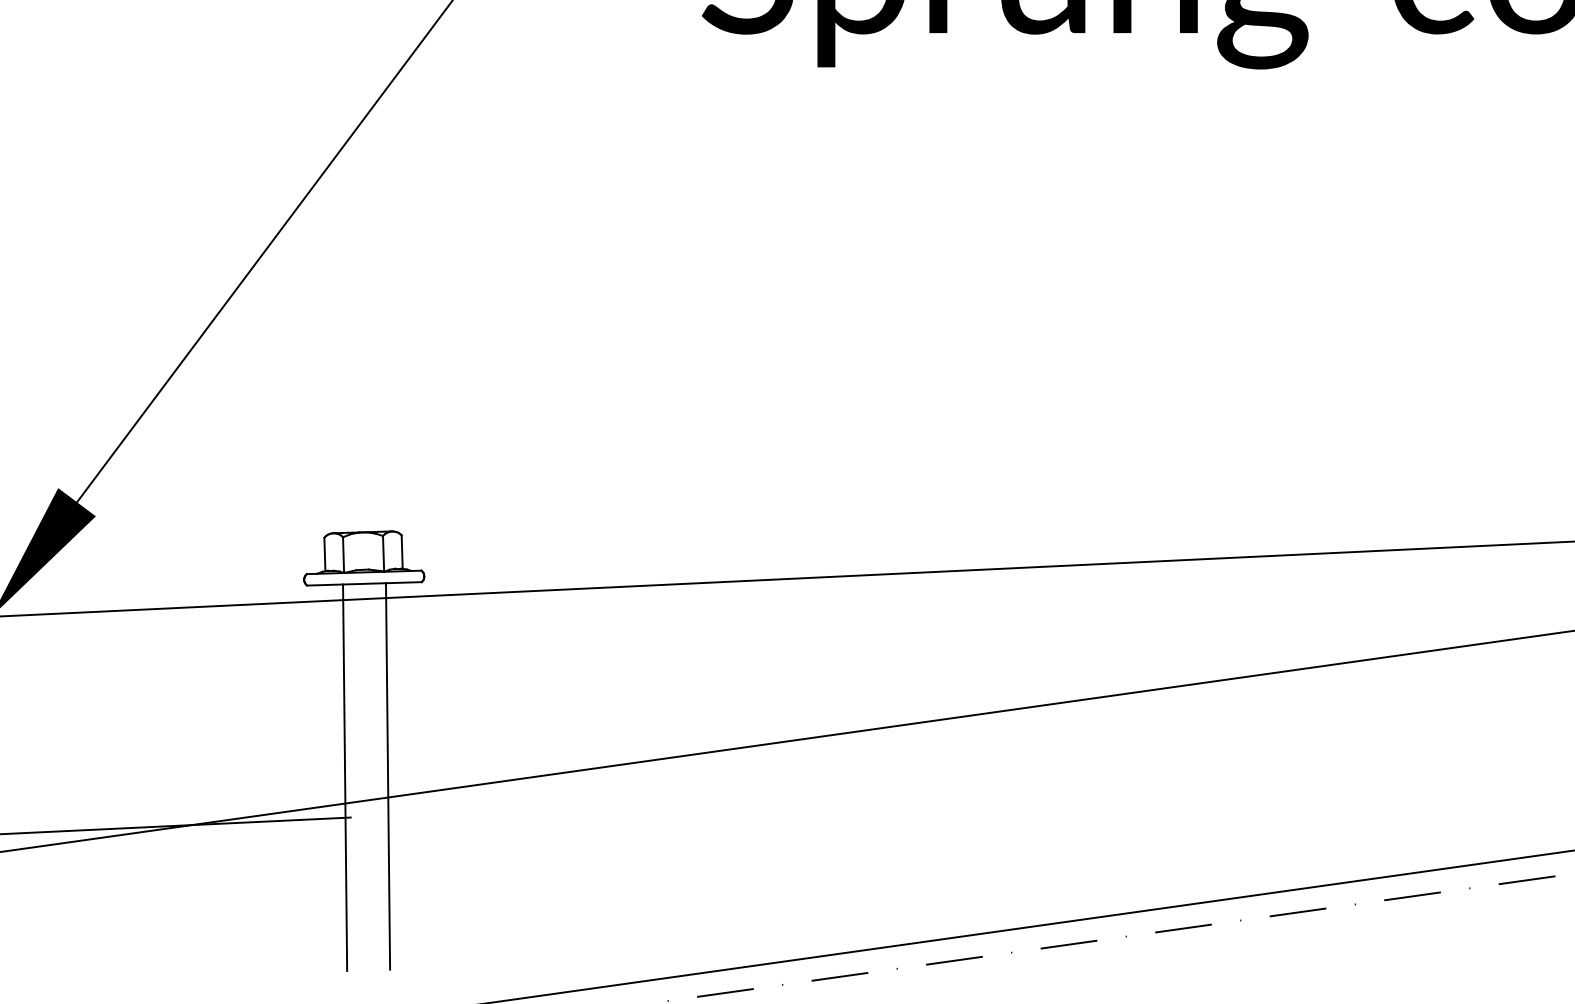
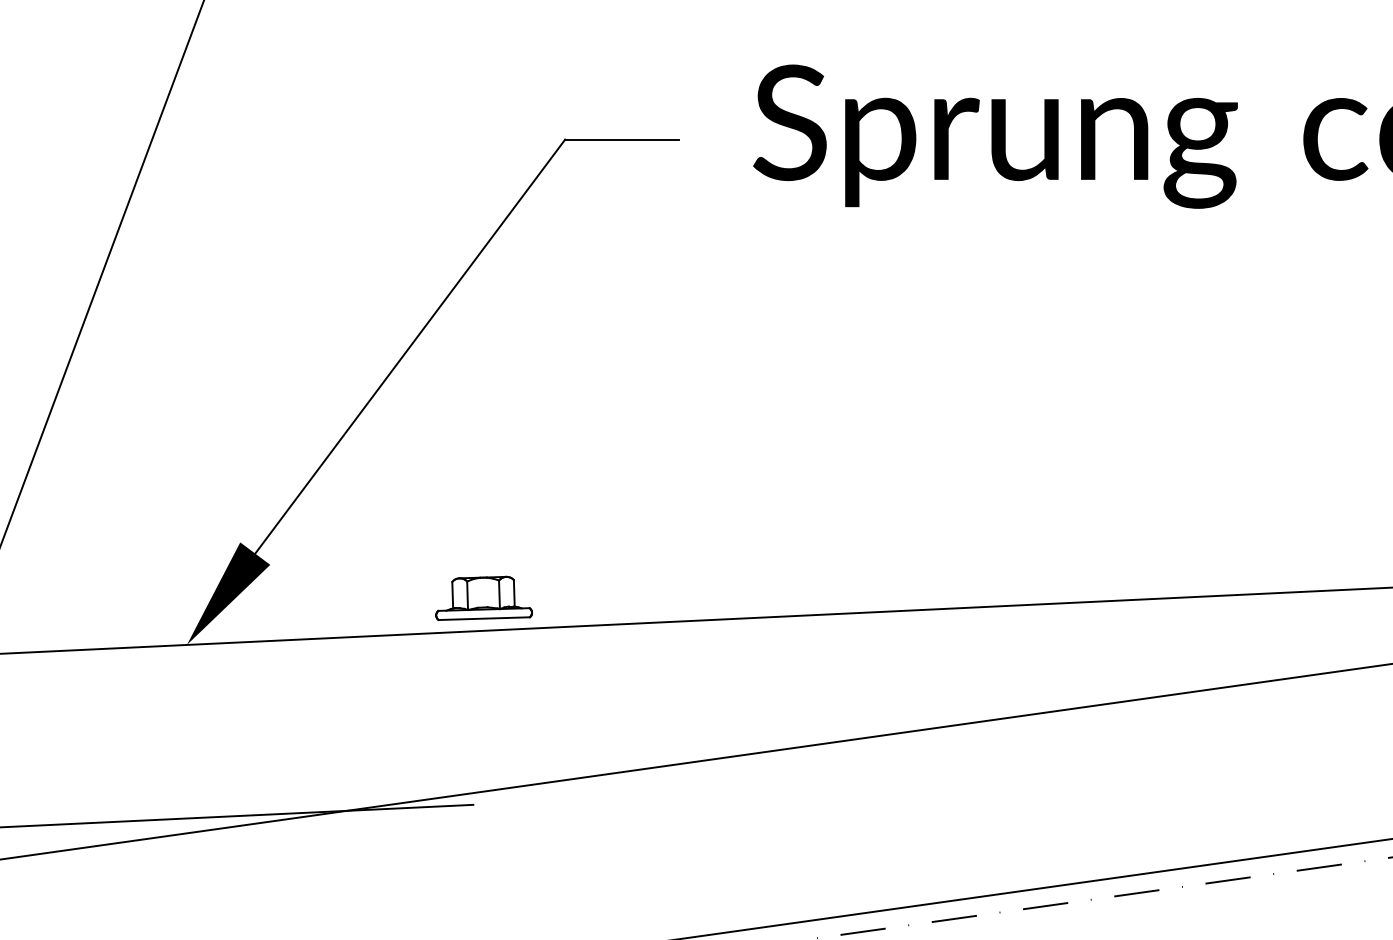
line: (387, 776) -> (502, 772), removed
line: (344, 778) -> (468, 773), removed

